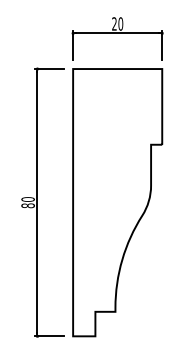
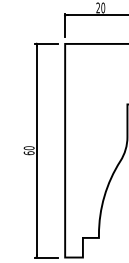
text: (27, 205) -> (28, 152), 80 -> 60

